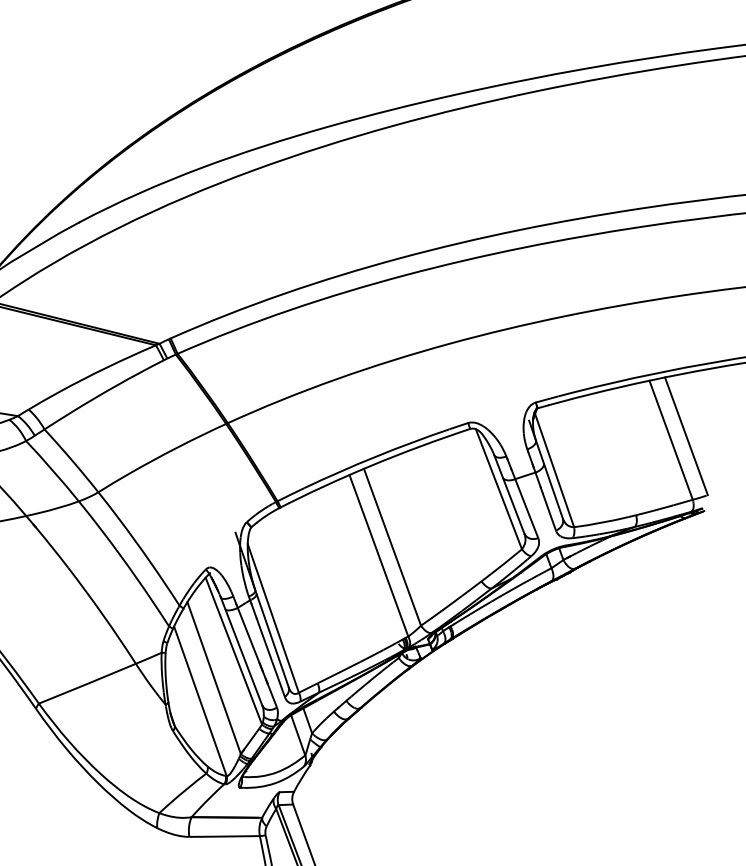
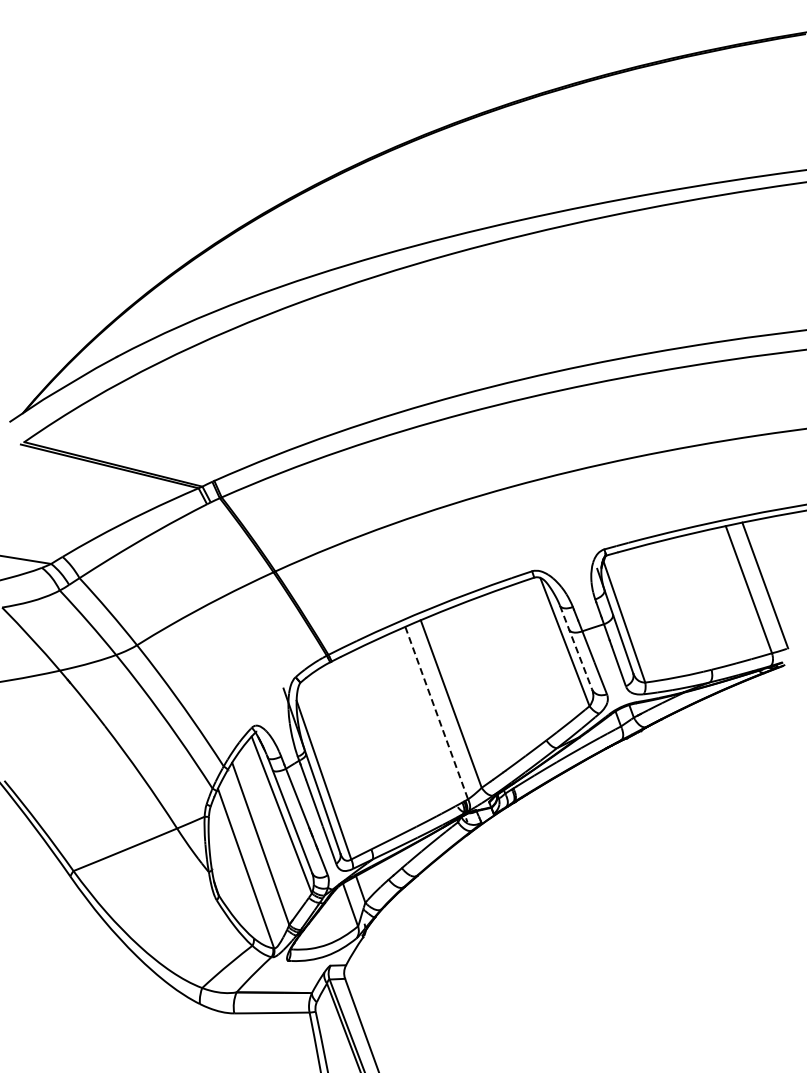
line: (509, 494) -> (576, 647), solid -> dashed
line: (378, 556) -> (436, 713), solid -> dashed

